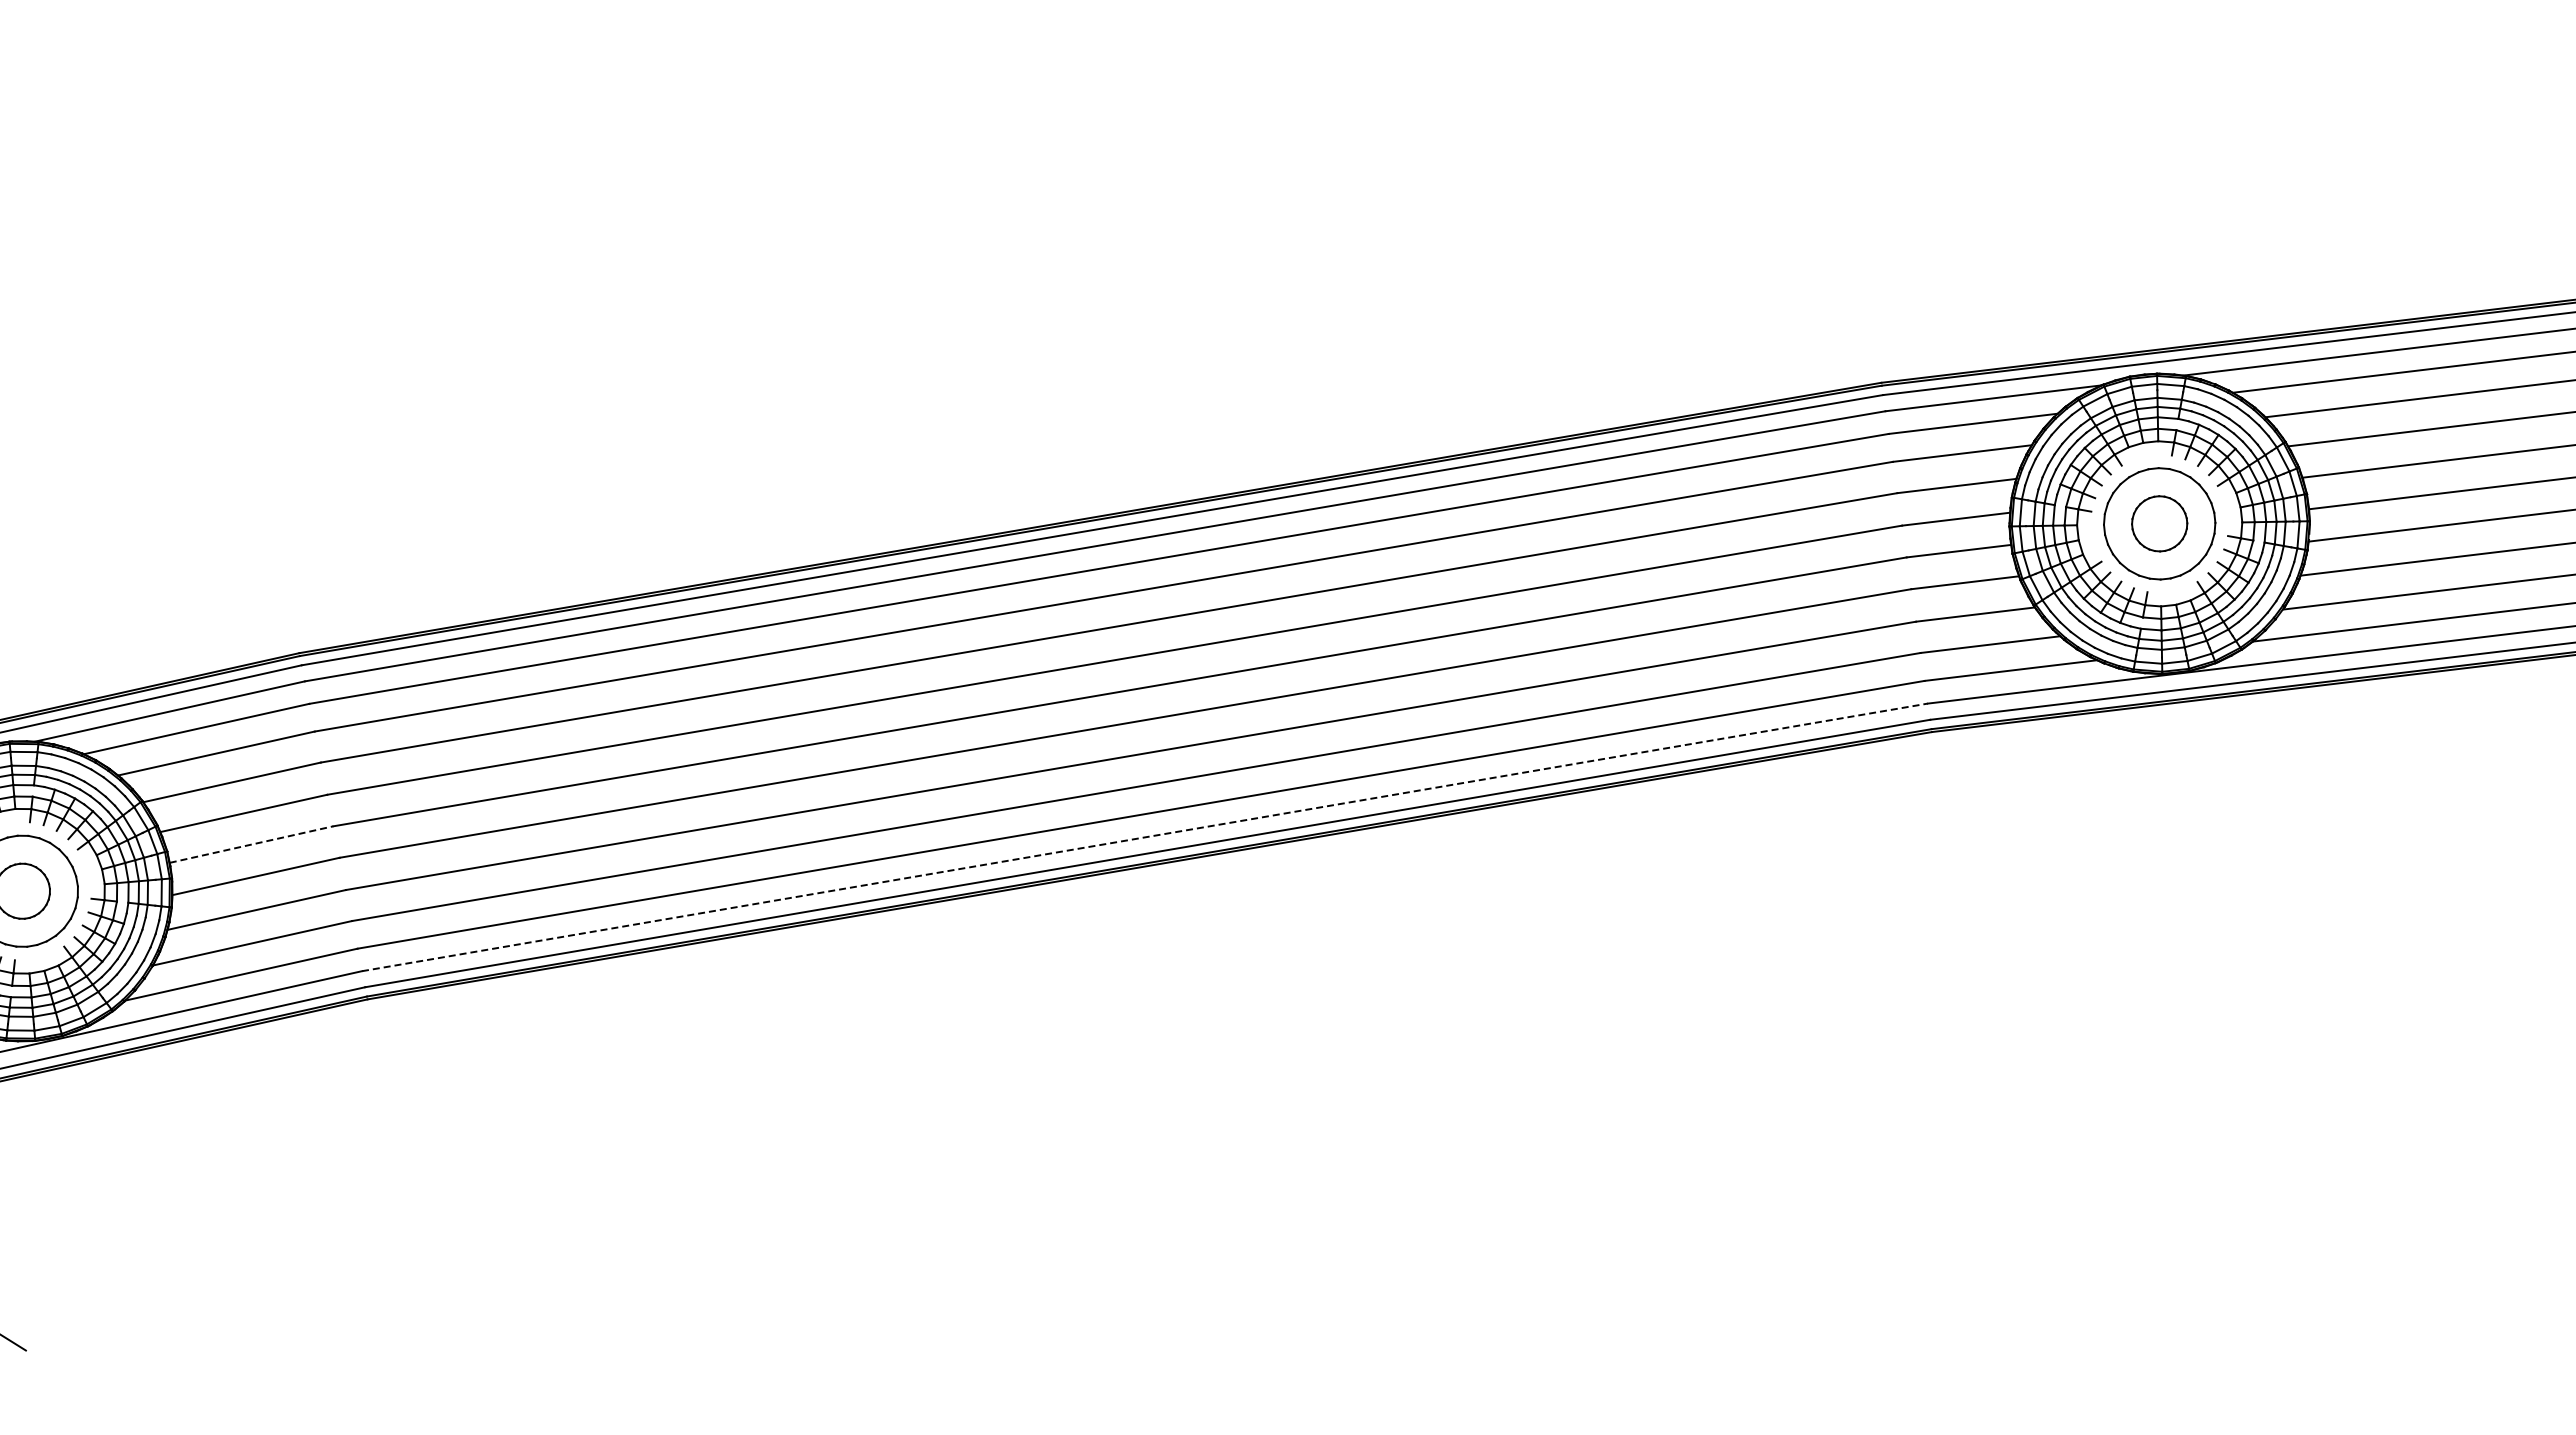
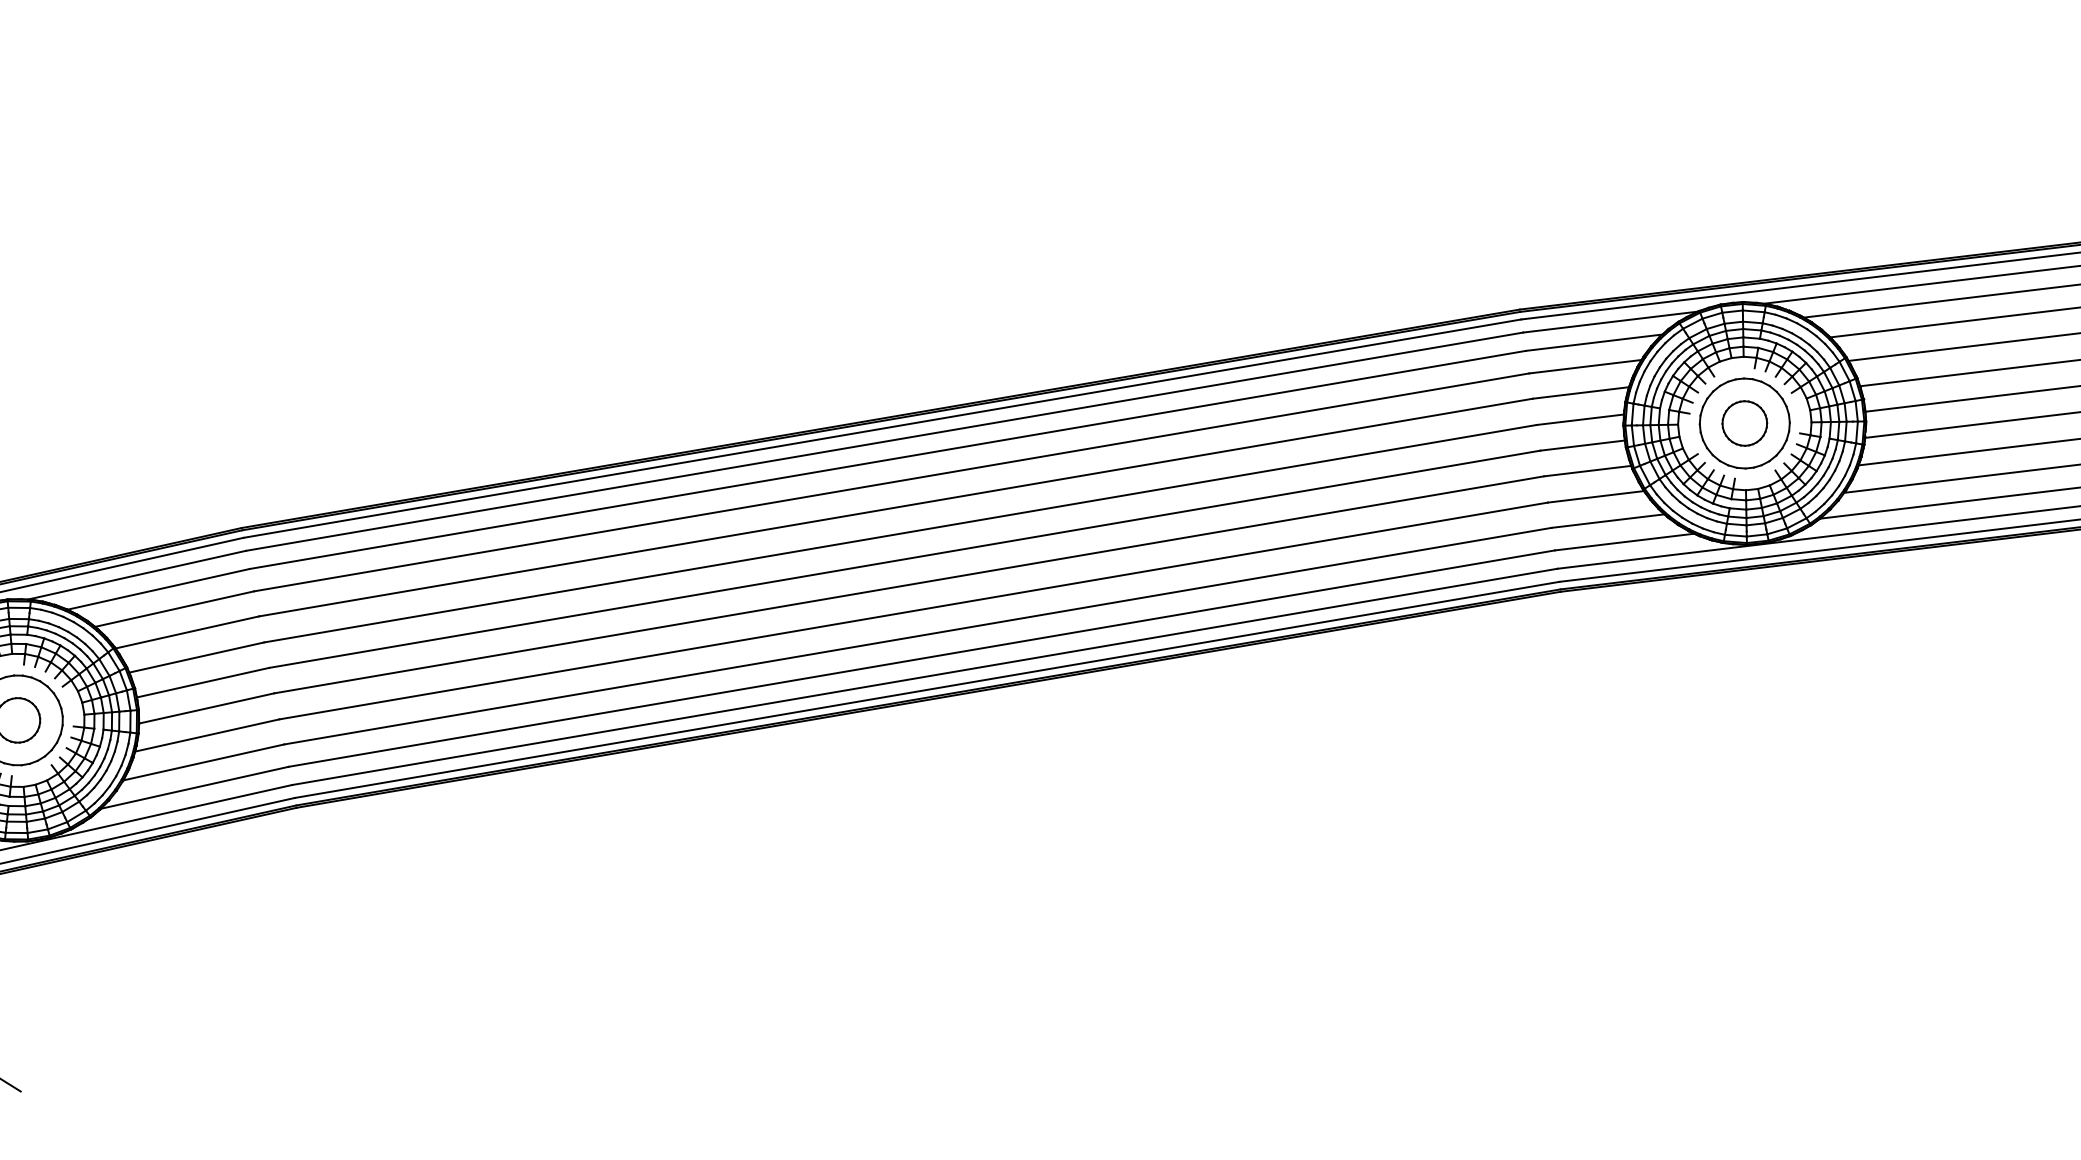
line: (1145, 837) -> (925, 676), dashed -> solid
line: (251, 844) -> (203, 682), dashed -> solid

